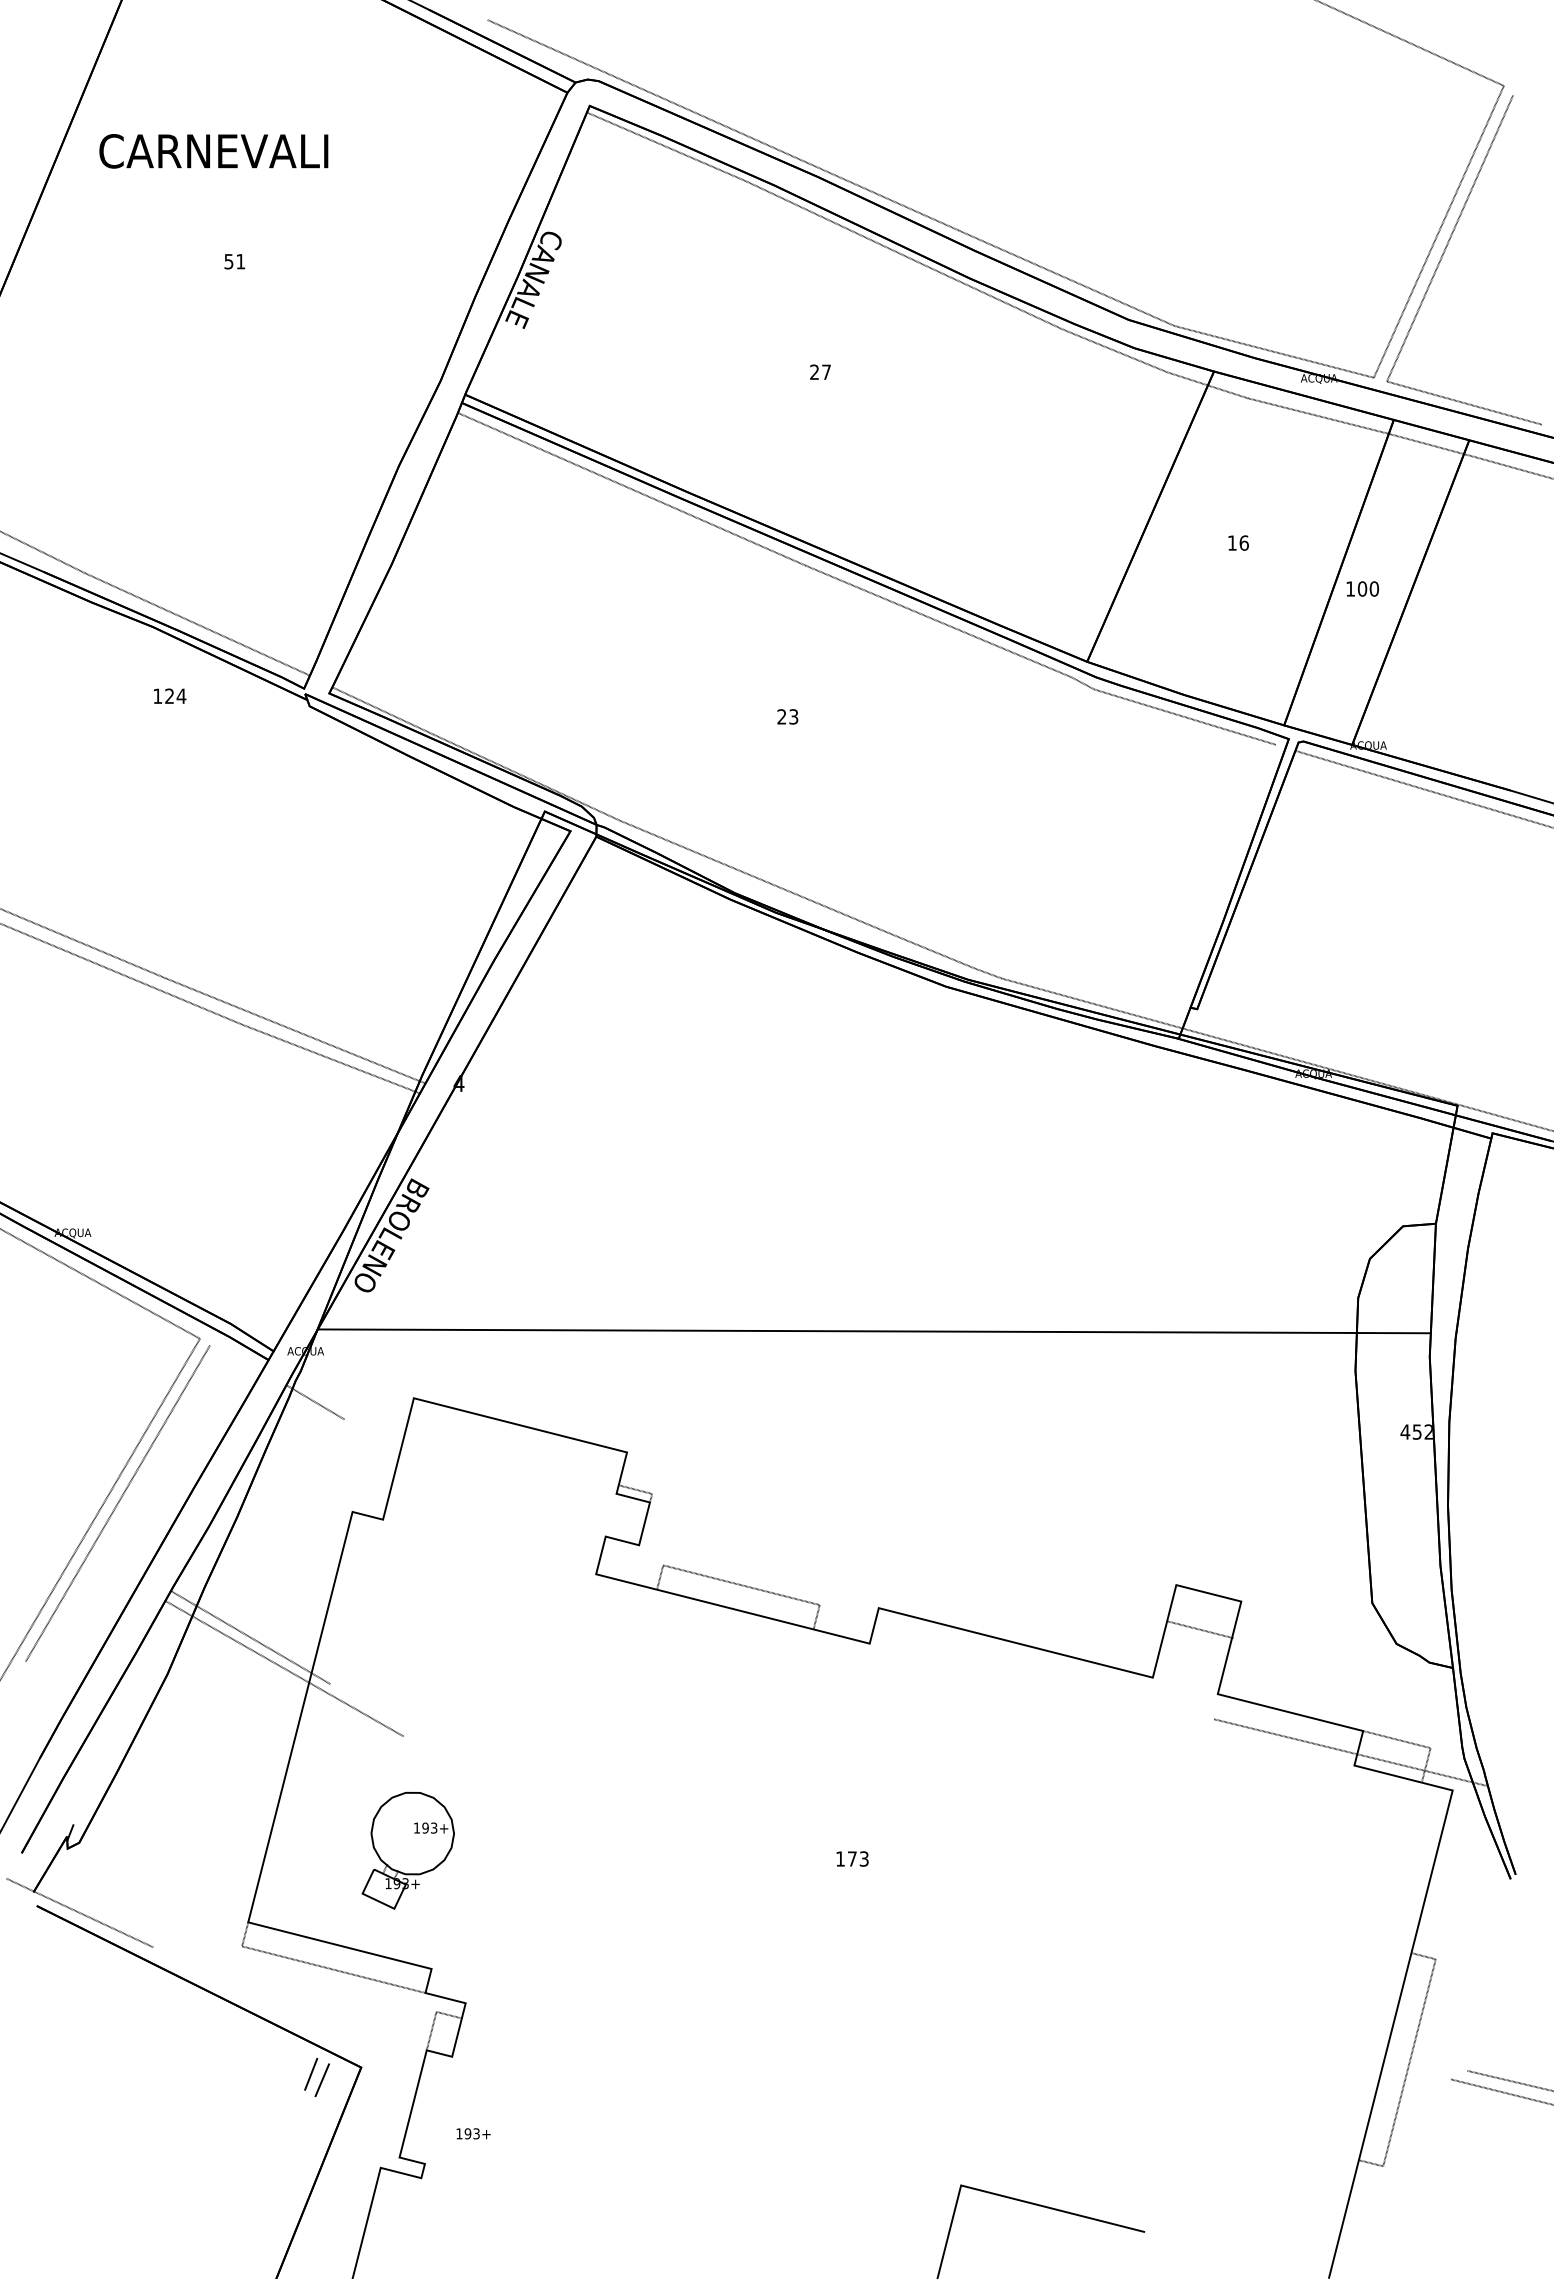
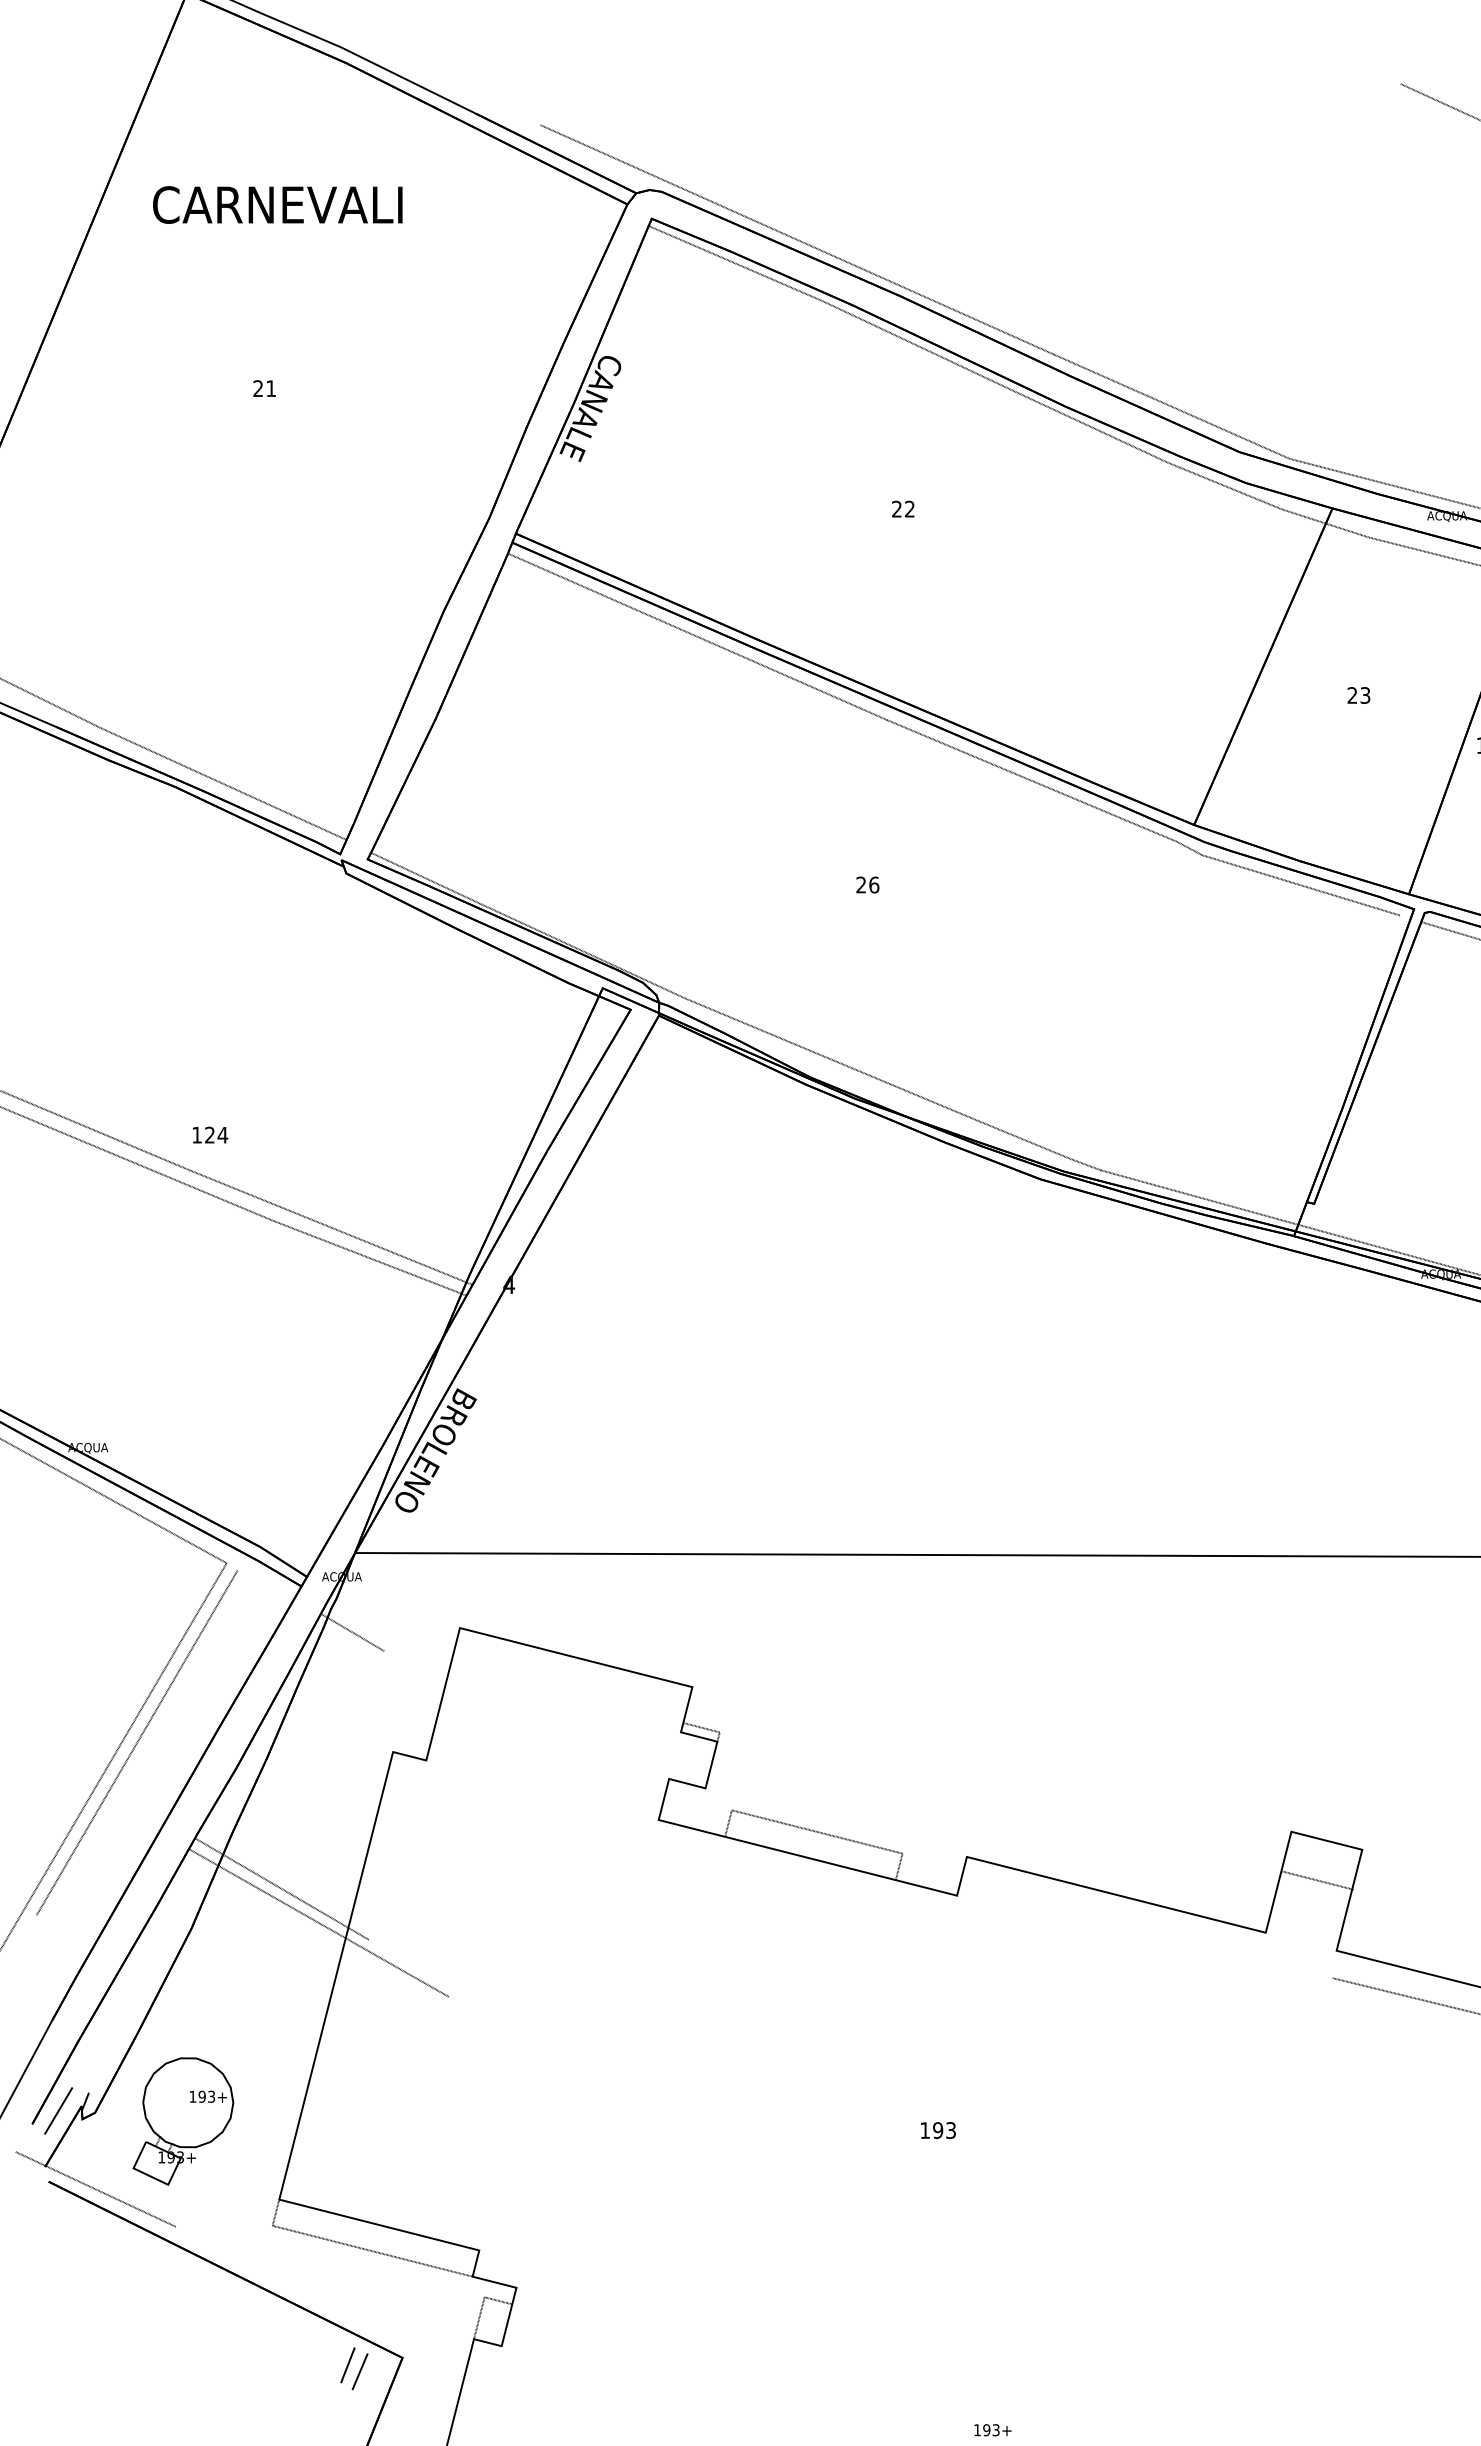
text: (213, 151) -> (277, 205), moved
text: (228, 261) -> (257, 388), 51 -> 21
text: (826, 371) -> (909, 508), 27 -> 22
text: (1237, 542) -> (1358, 694), 16 -> 23
text: (170, 695) -> (210, 1134), moved
text: (793, 716) -> (873, 884), 23 -> 26
line: (45, 1840) -> (58, 2110), added
part: (407, 1850) -> (182, 2121), moved
text: (851, 1858) -> (937, 2129), 173 -> 193
text: (473, 2133) -> (992, 2429), moved

